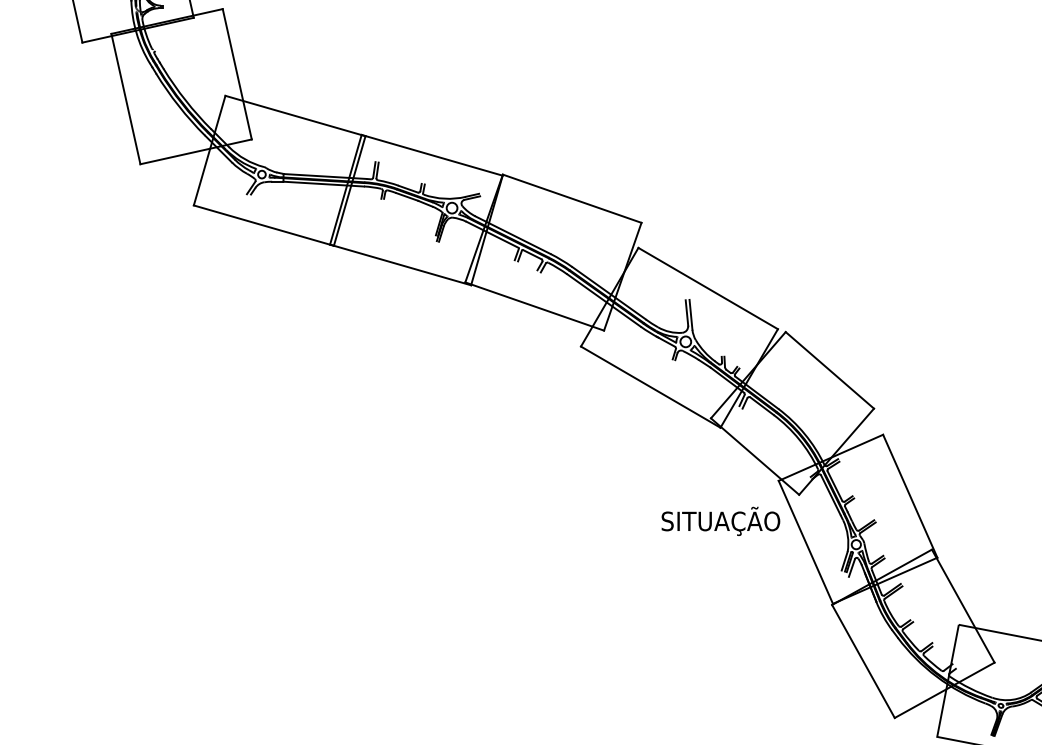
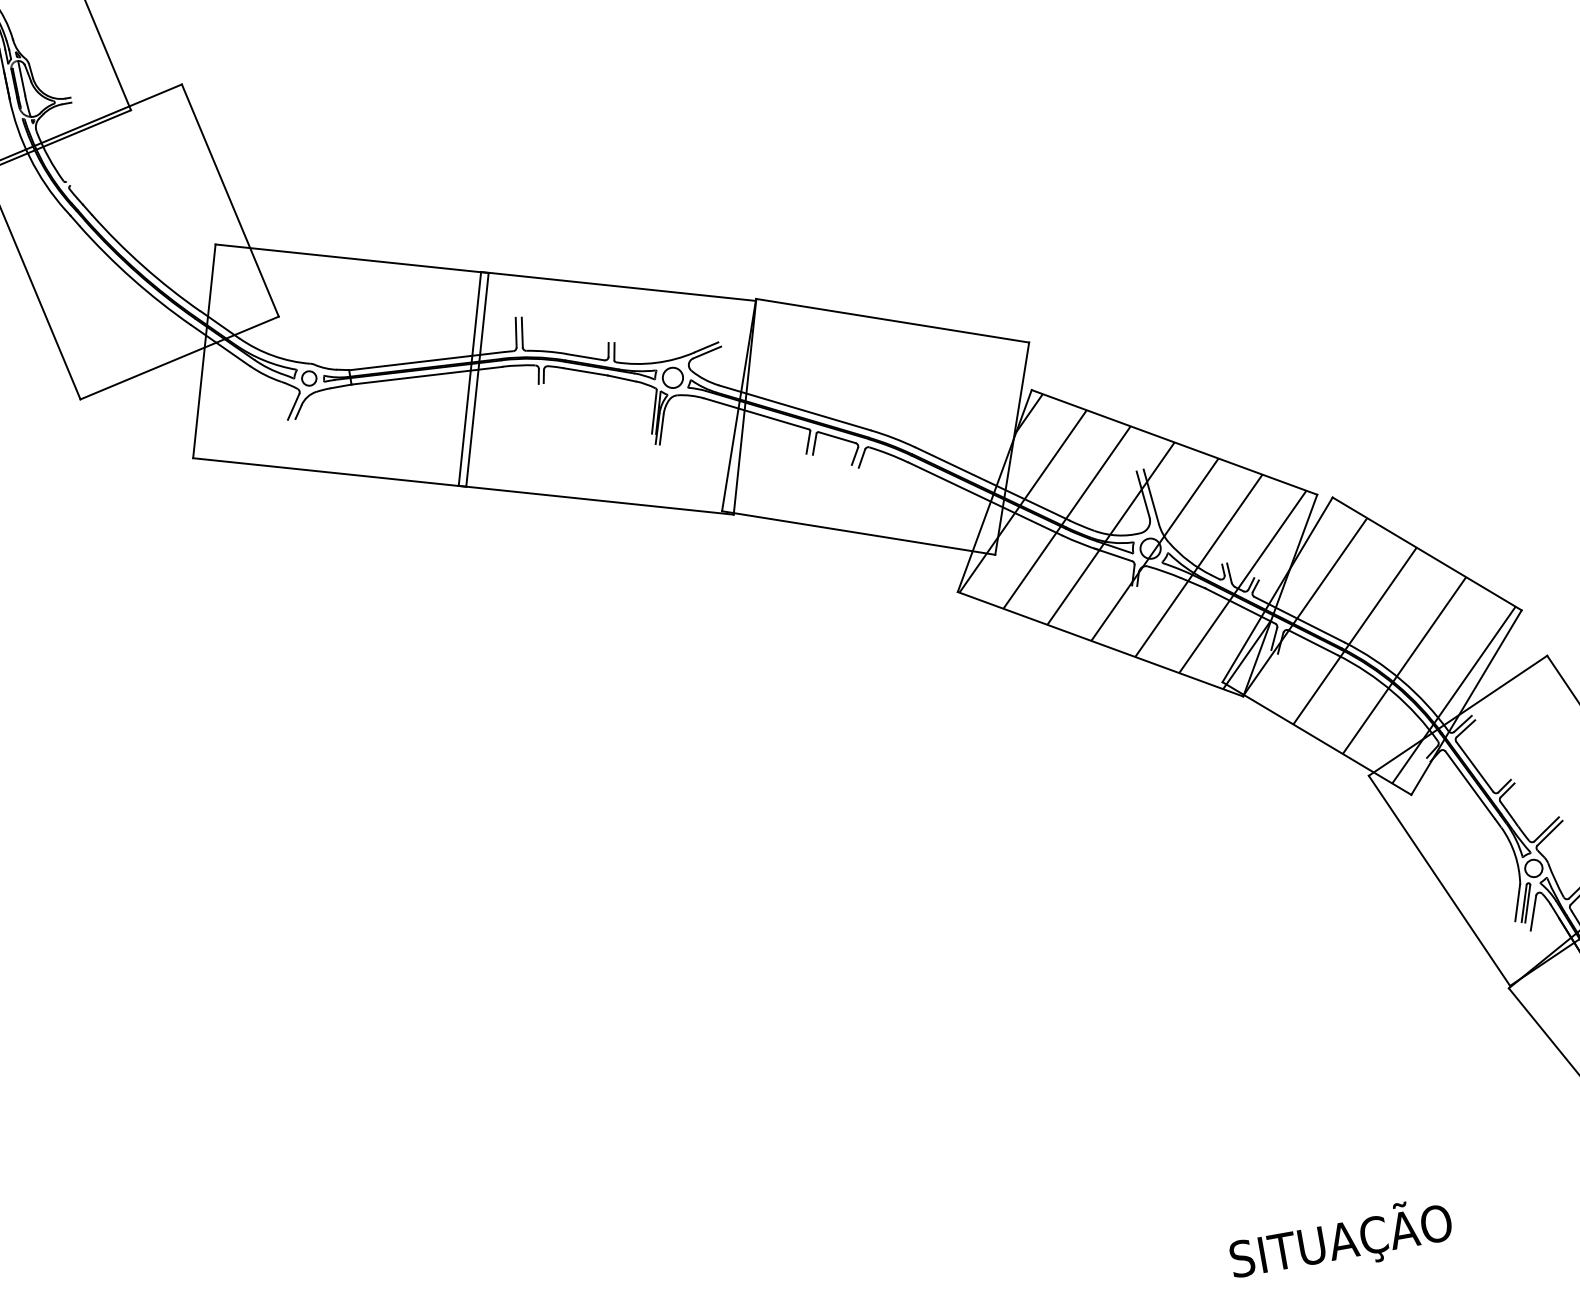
hatch: (676, 336) -> (1131, 541), added
hatch: (795, 416) -> (1378, 650), added
text: (720, 520) -> (1340, 1239), moved

